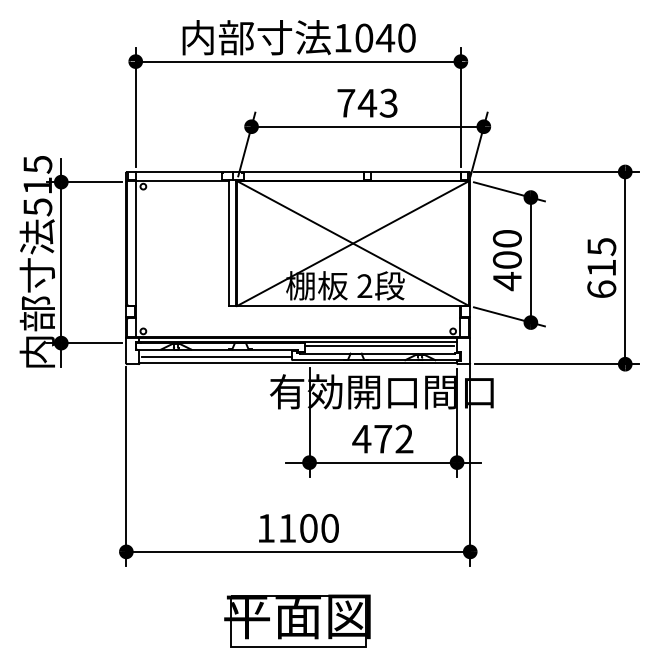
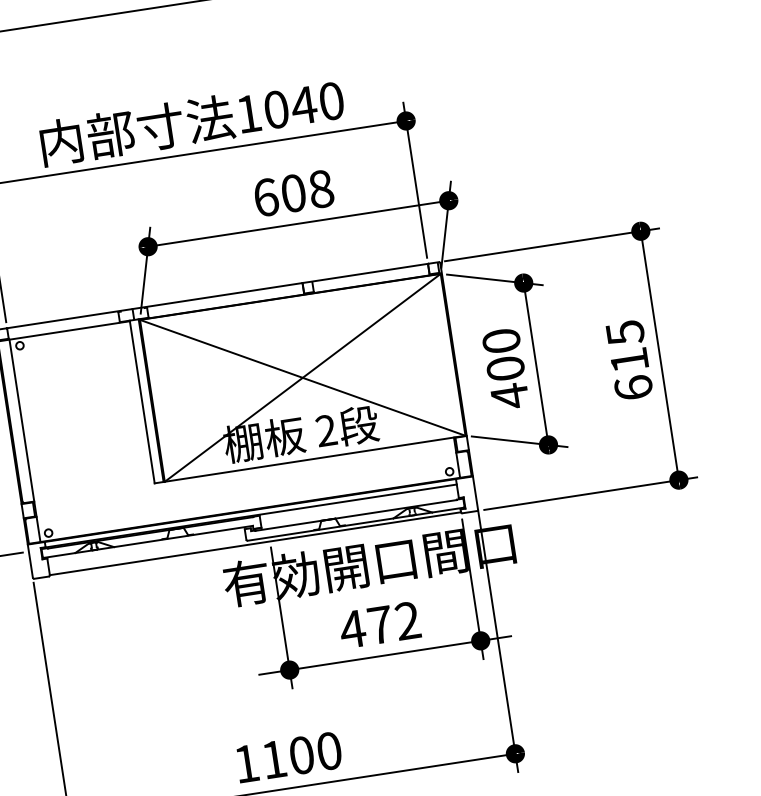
text: (367, 102) -> (293, 192), 743 -> 608
line: (379, 346) -> (357, 505), removed
line: (216, 356) -> (148, 551), removed

